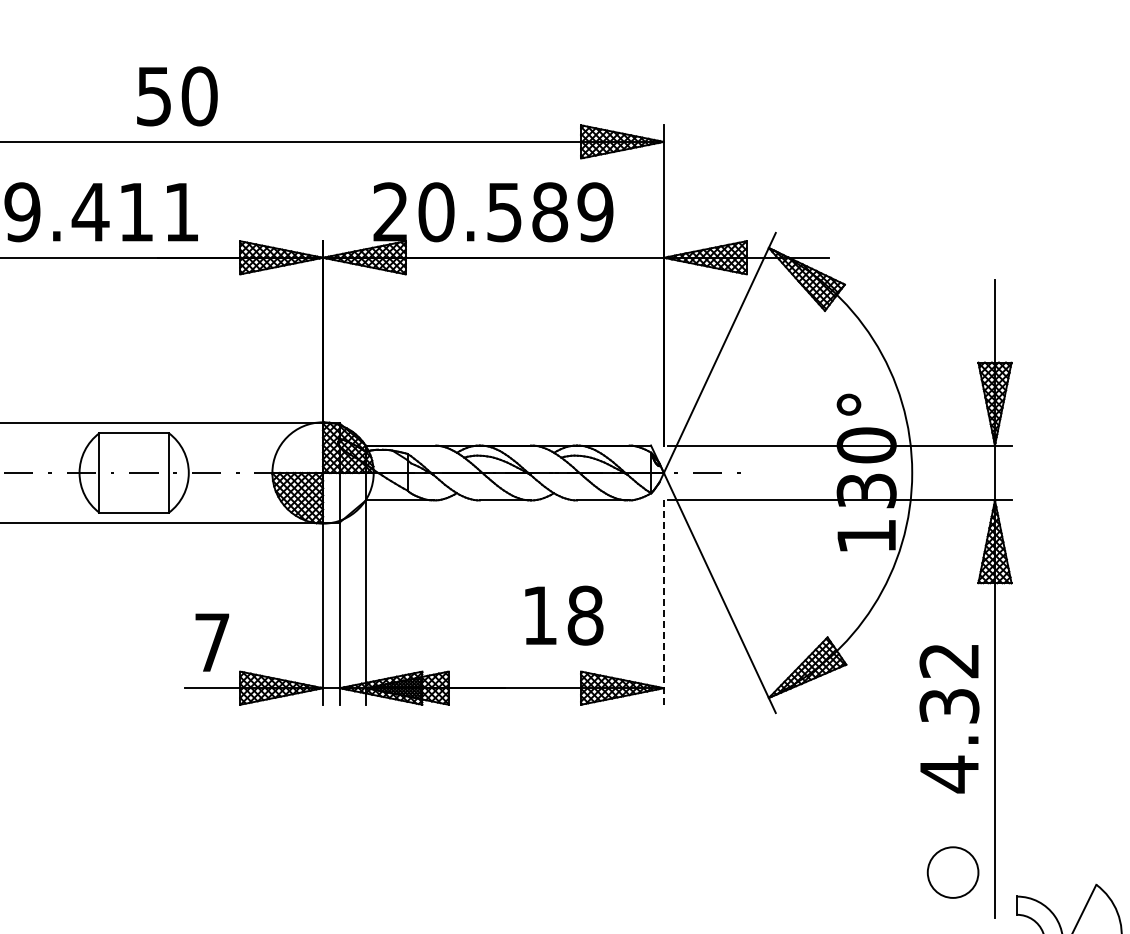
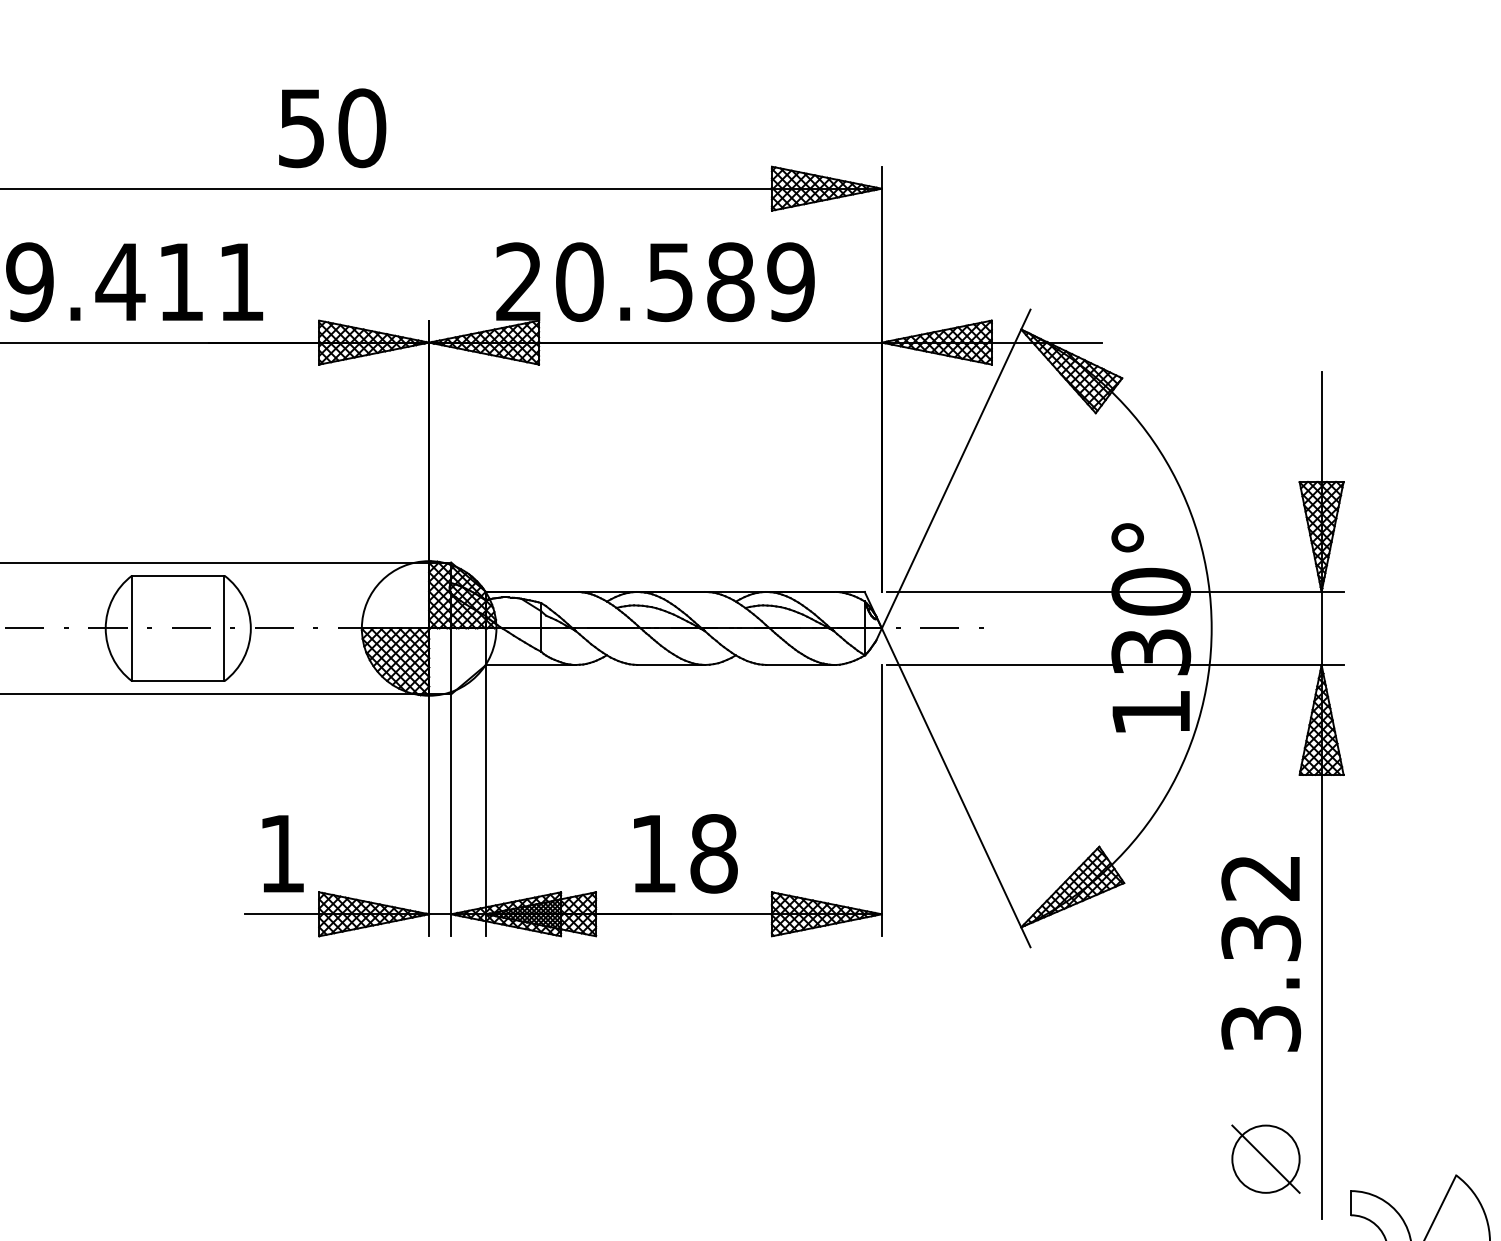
text: (177, 96) -> (332, 128), moved
line: (663, 602) -> (881, 800), dashed -> solid
text: (564, 615) -> (686, 853), moved
text: (212, 642) -> (282, 853), 7 -> 1
text: (949, 774) -> (1261, 1028), 4.32 -> 3.32
line: (952, 872) -> (1265, 1159), added

